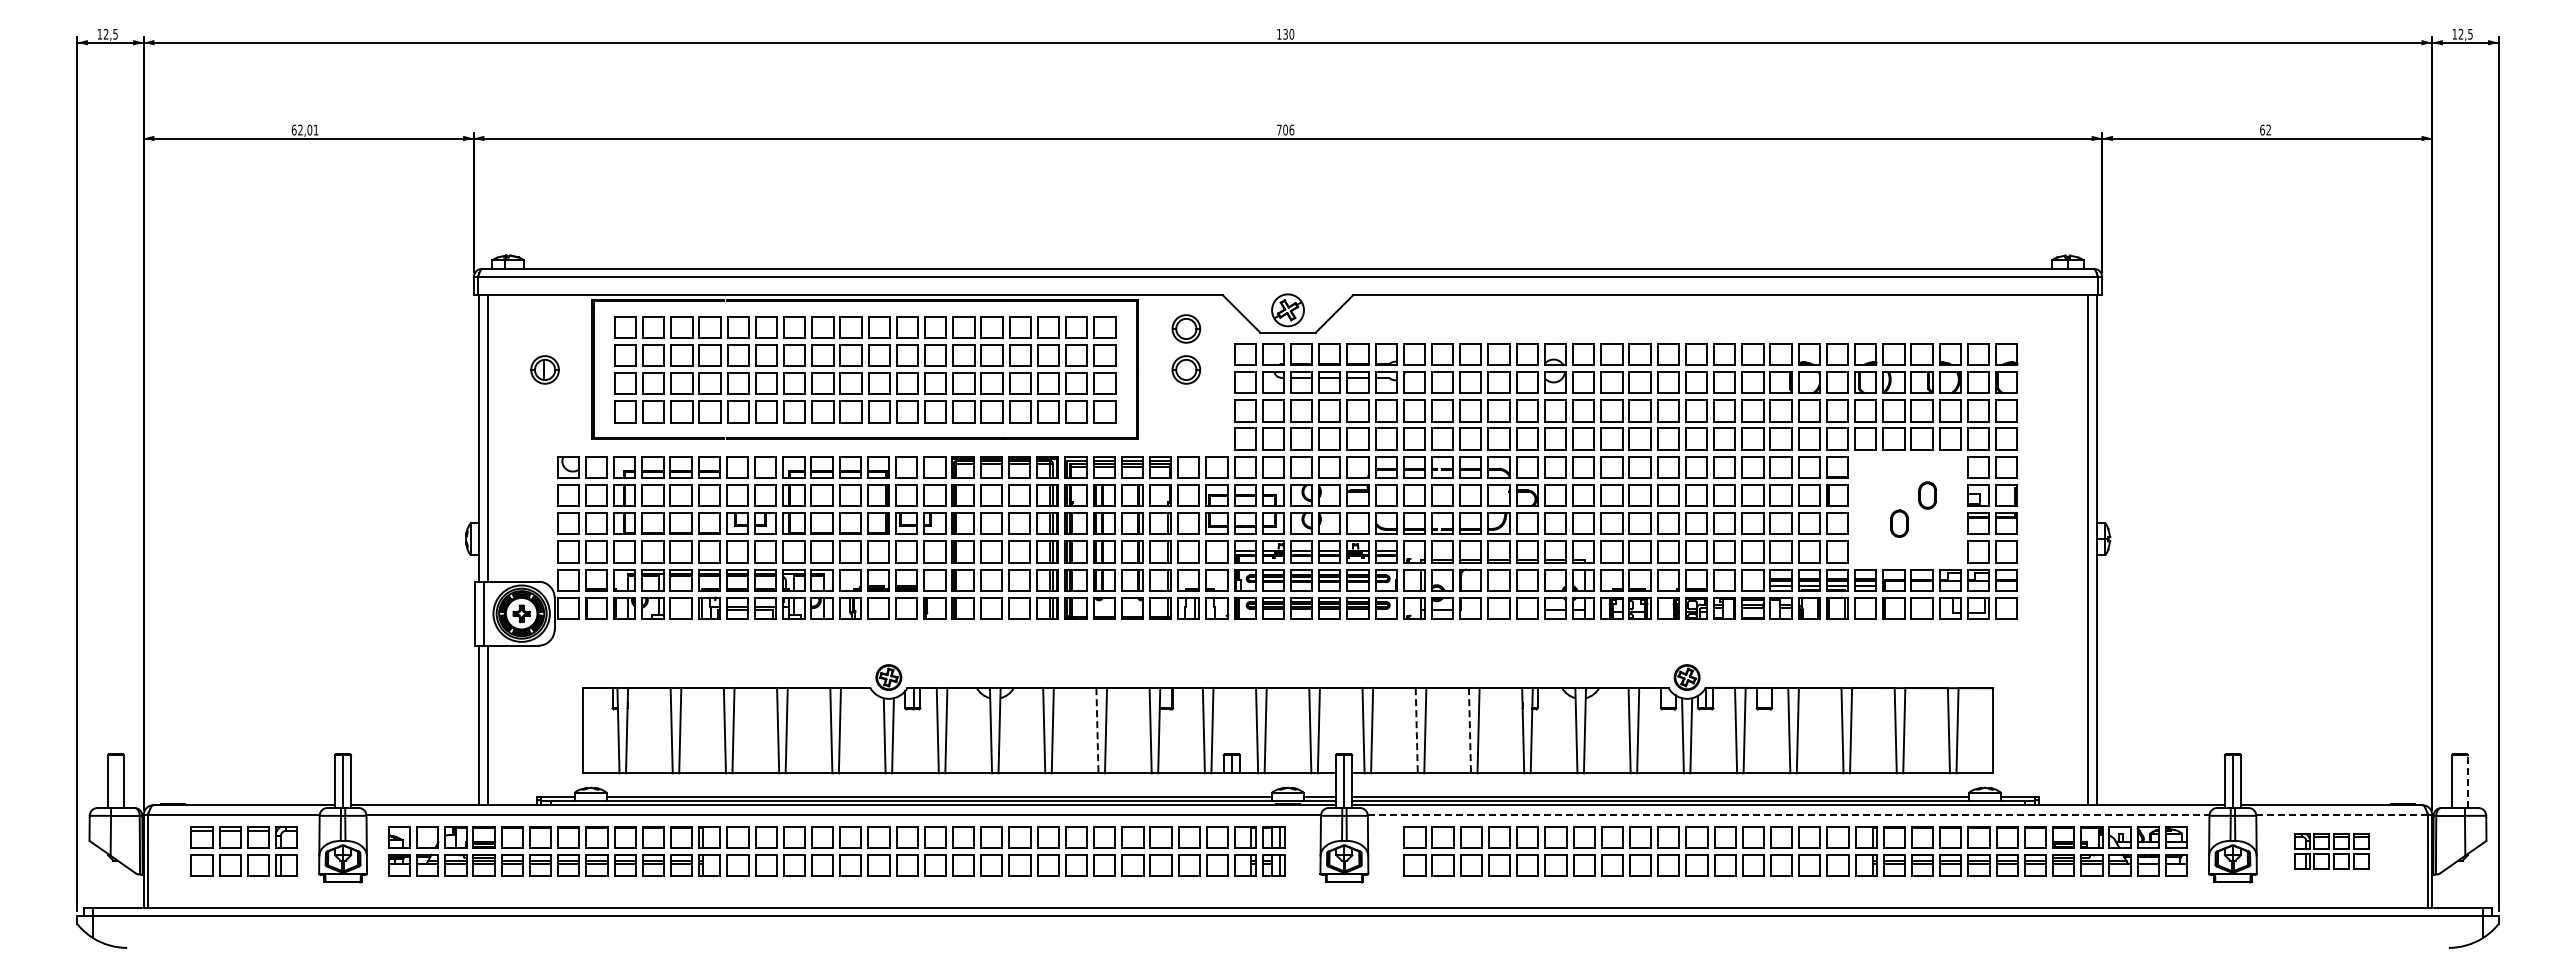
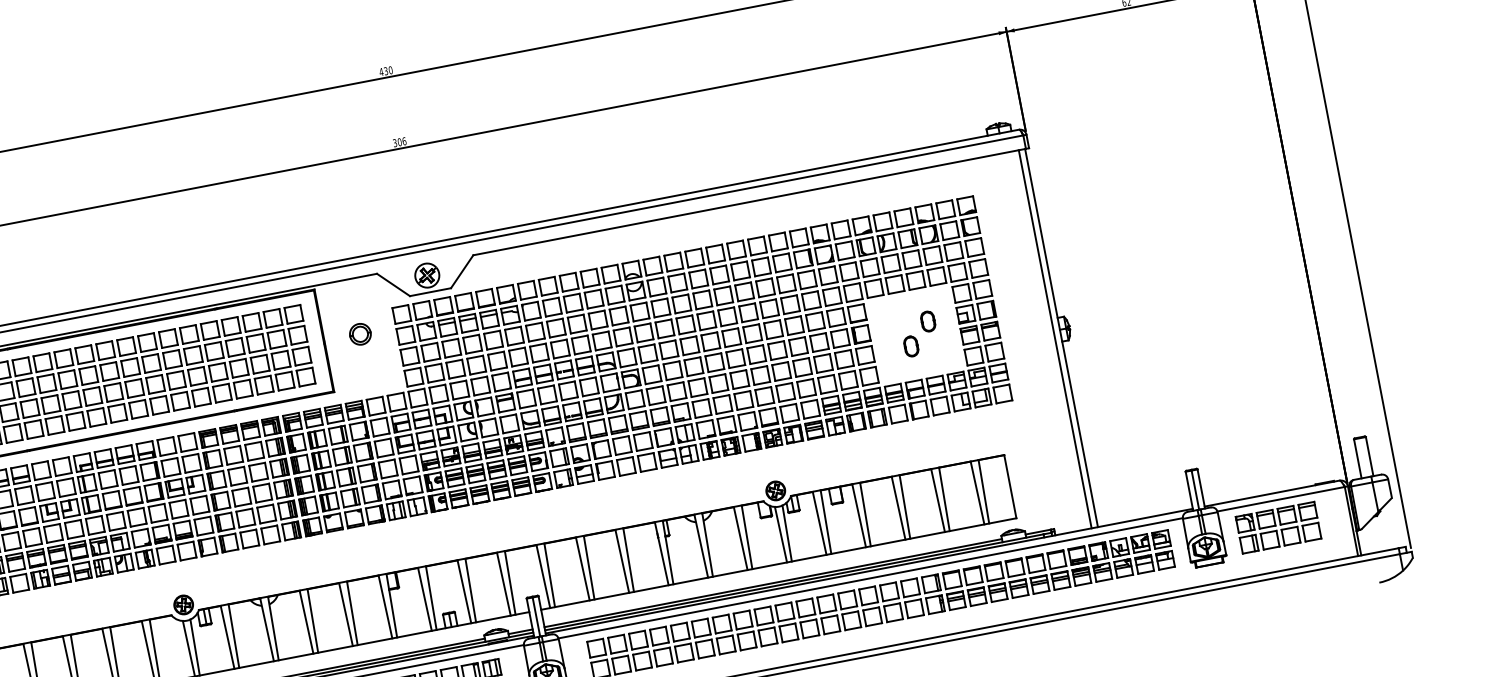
text: (1278, 34) -> (380, 72), 130 -> 430
text: (1279, 129) -> (395, 142), 706 -> 306
part: (1186, 328) -> (354, 303), removed
line: (1097, 730) -> (346, 614), dashed -> solid
line: (1416, 730) -> (582, 568), dashed -> solid
line: (1469, 730) -> (621, 561), dashed -> solid
line: (2467, 781) -> (1369, 456), dashed -> solid
line: (1789, 814) -> (871, 577), dashed -> solid
line: (2342, 814) -> (1281, 498), dashed -> solid
part: (2331, 851) -> (1278, 527), size x1.43

